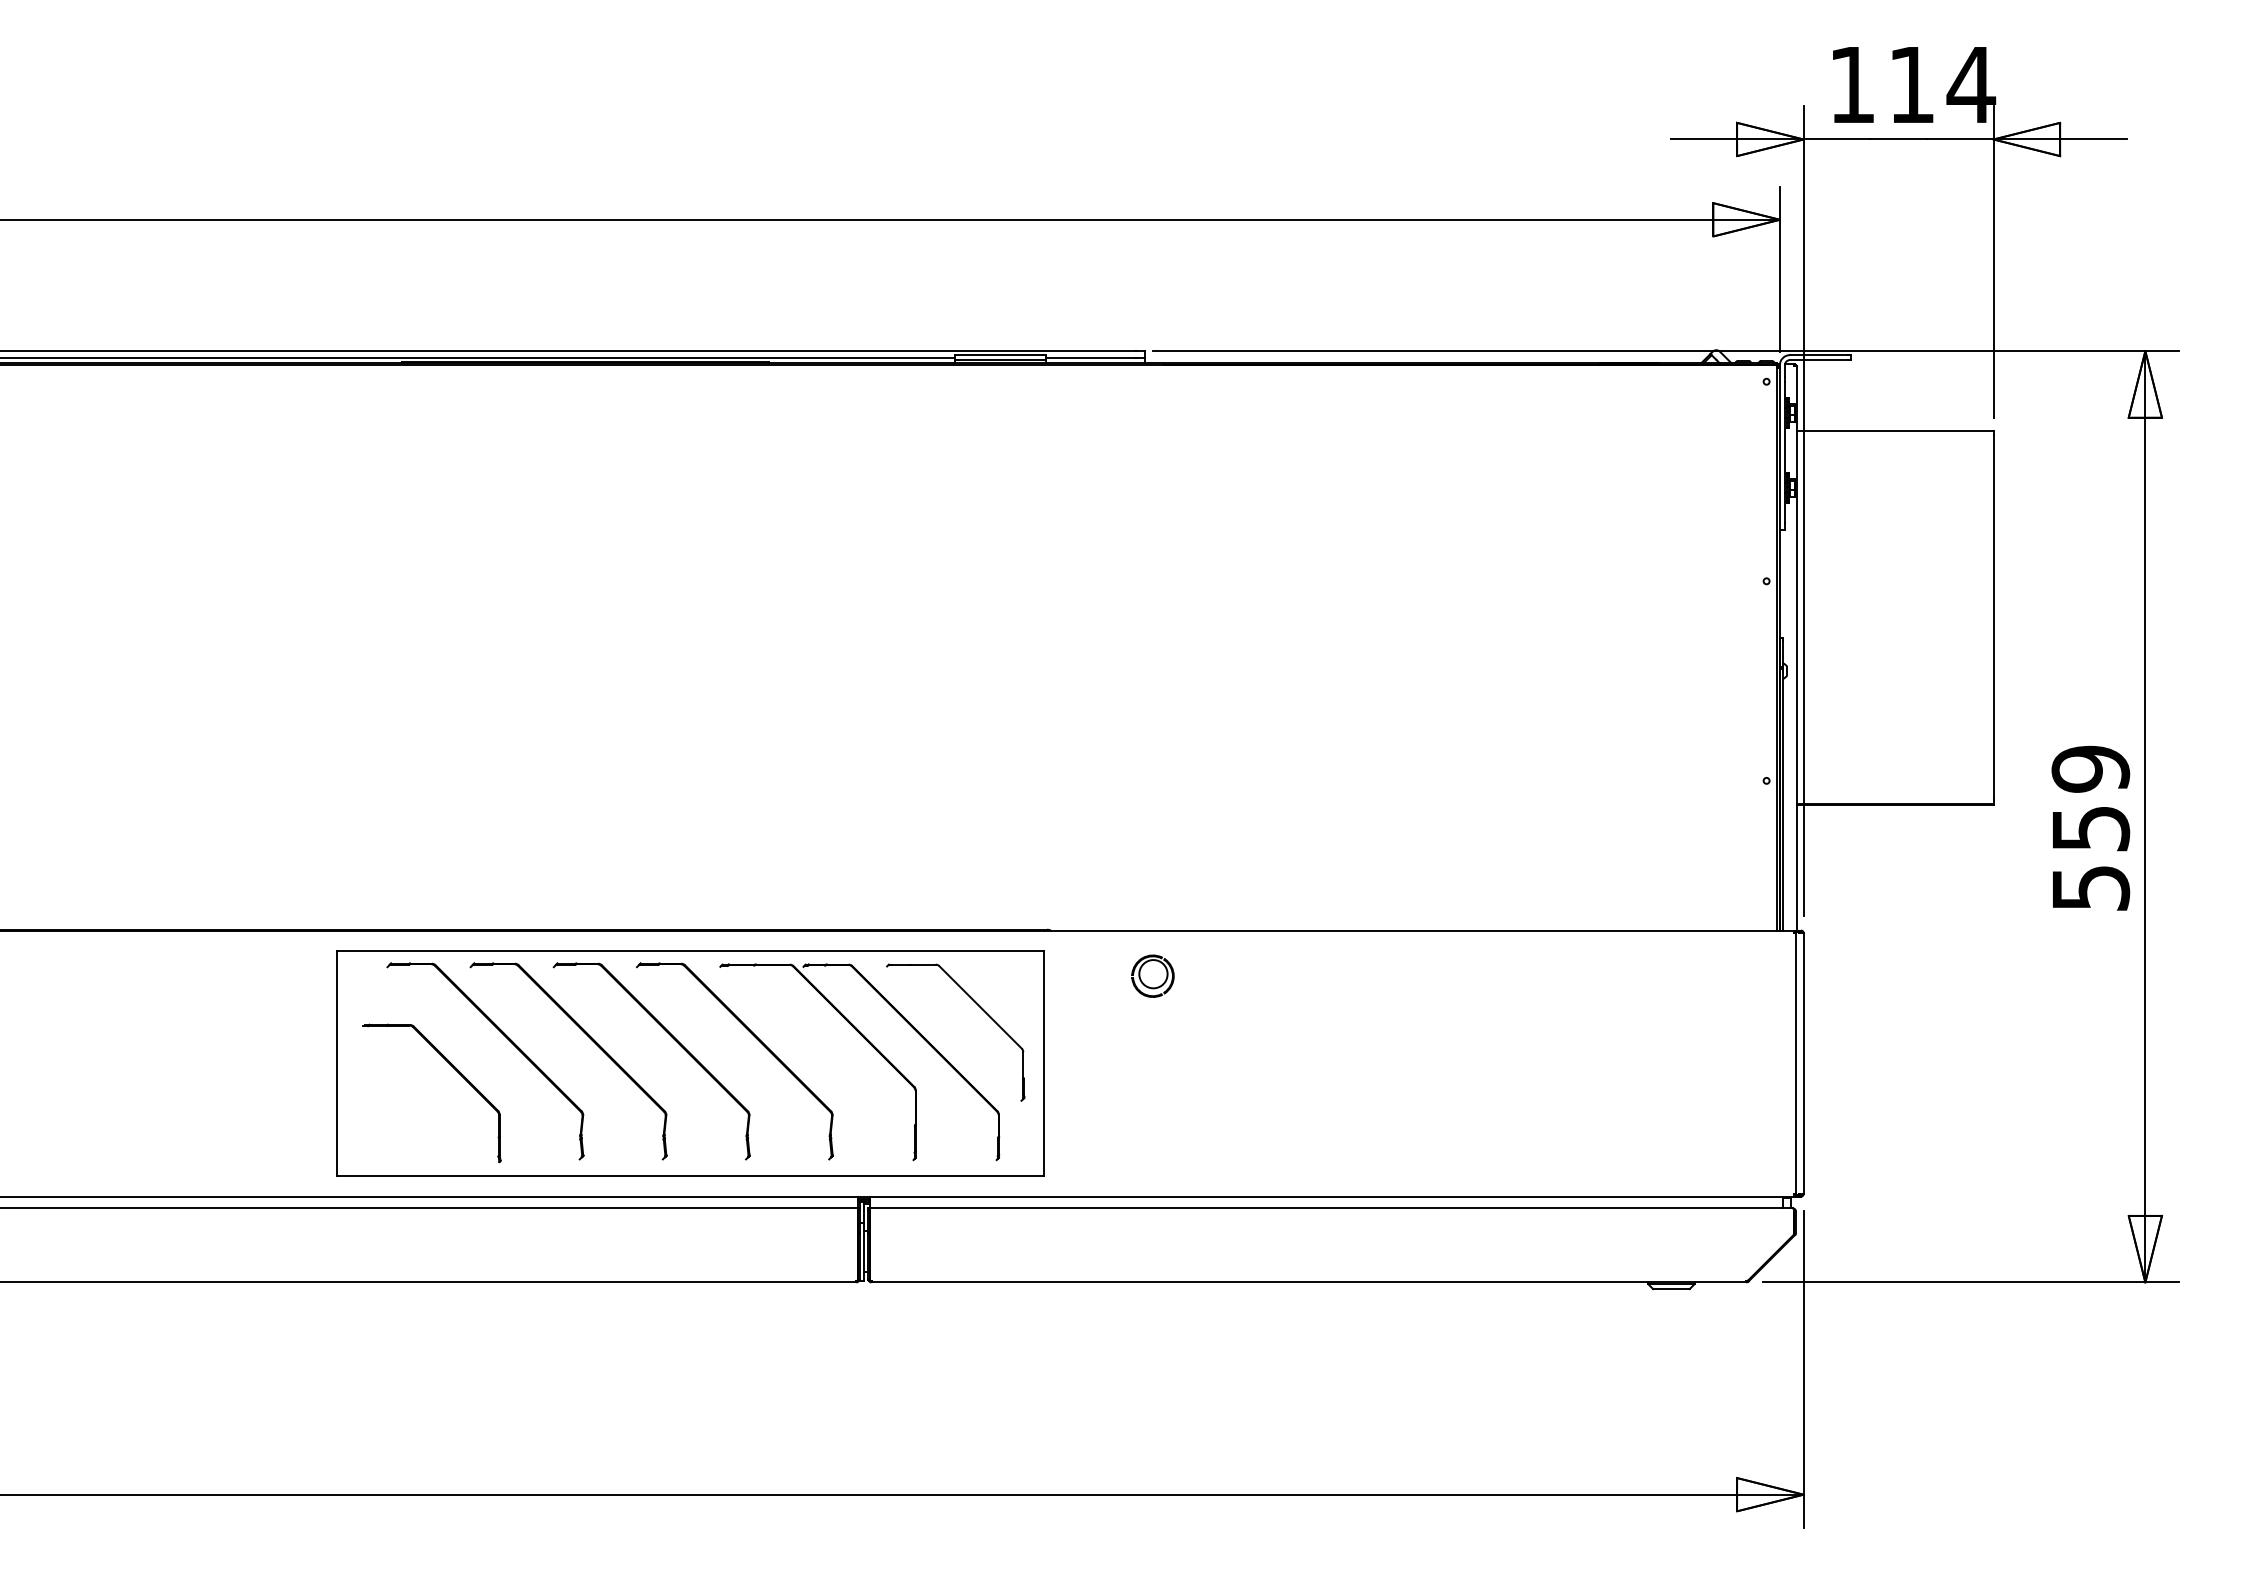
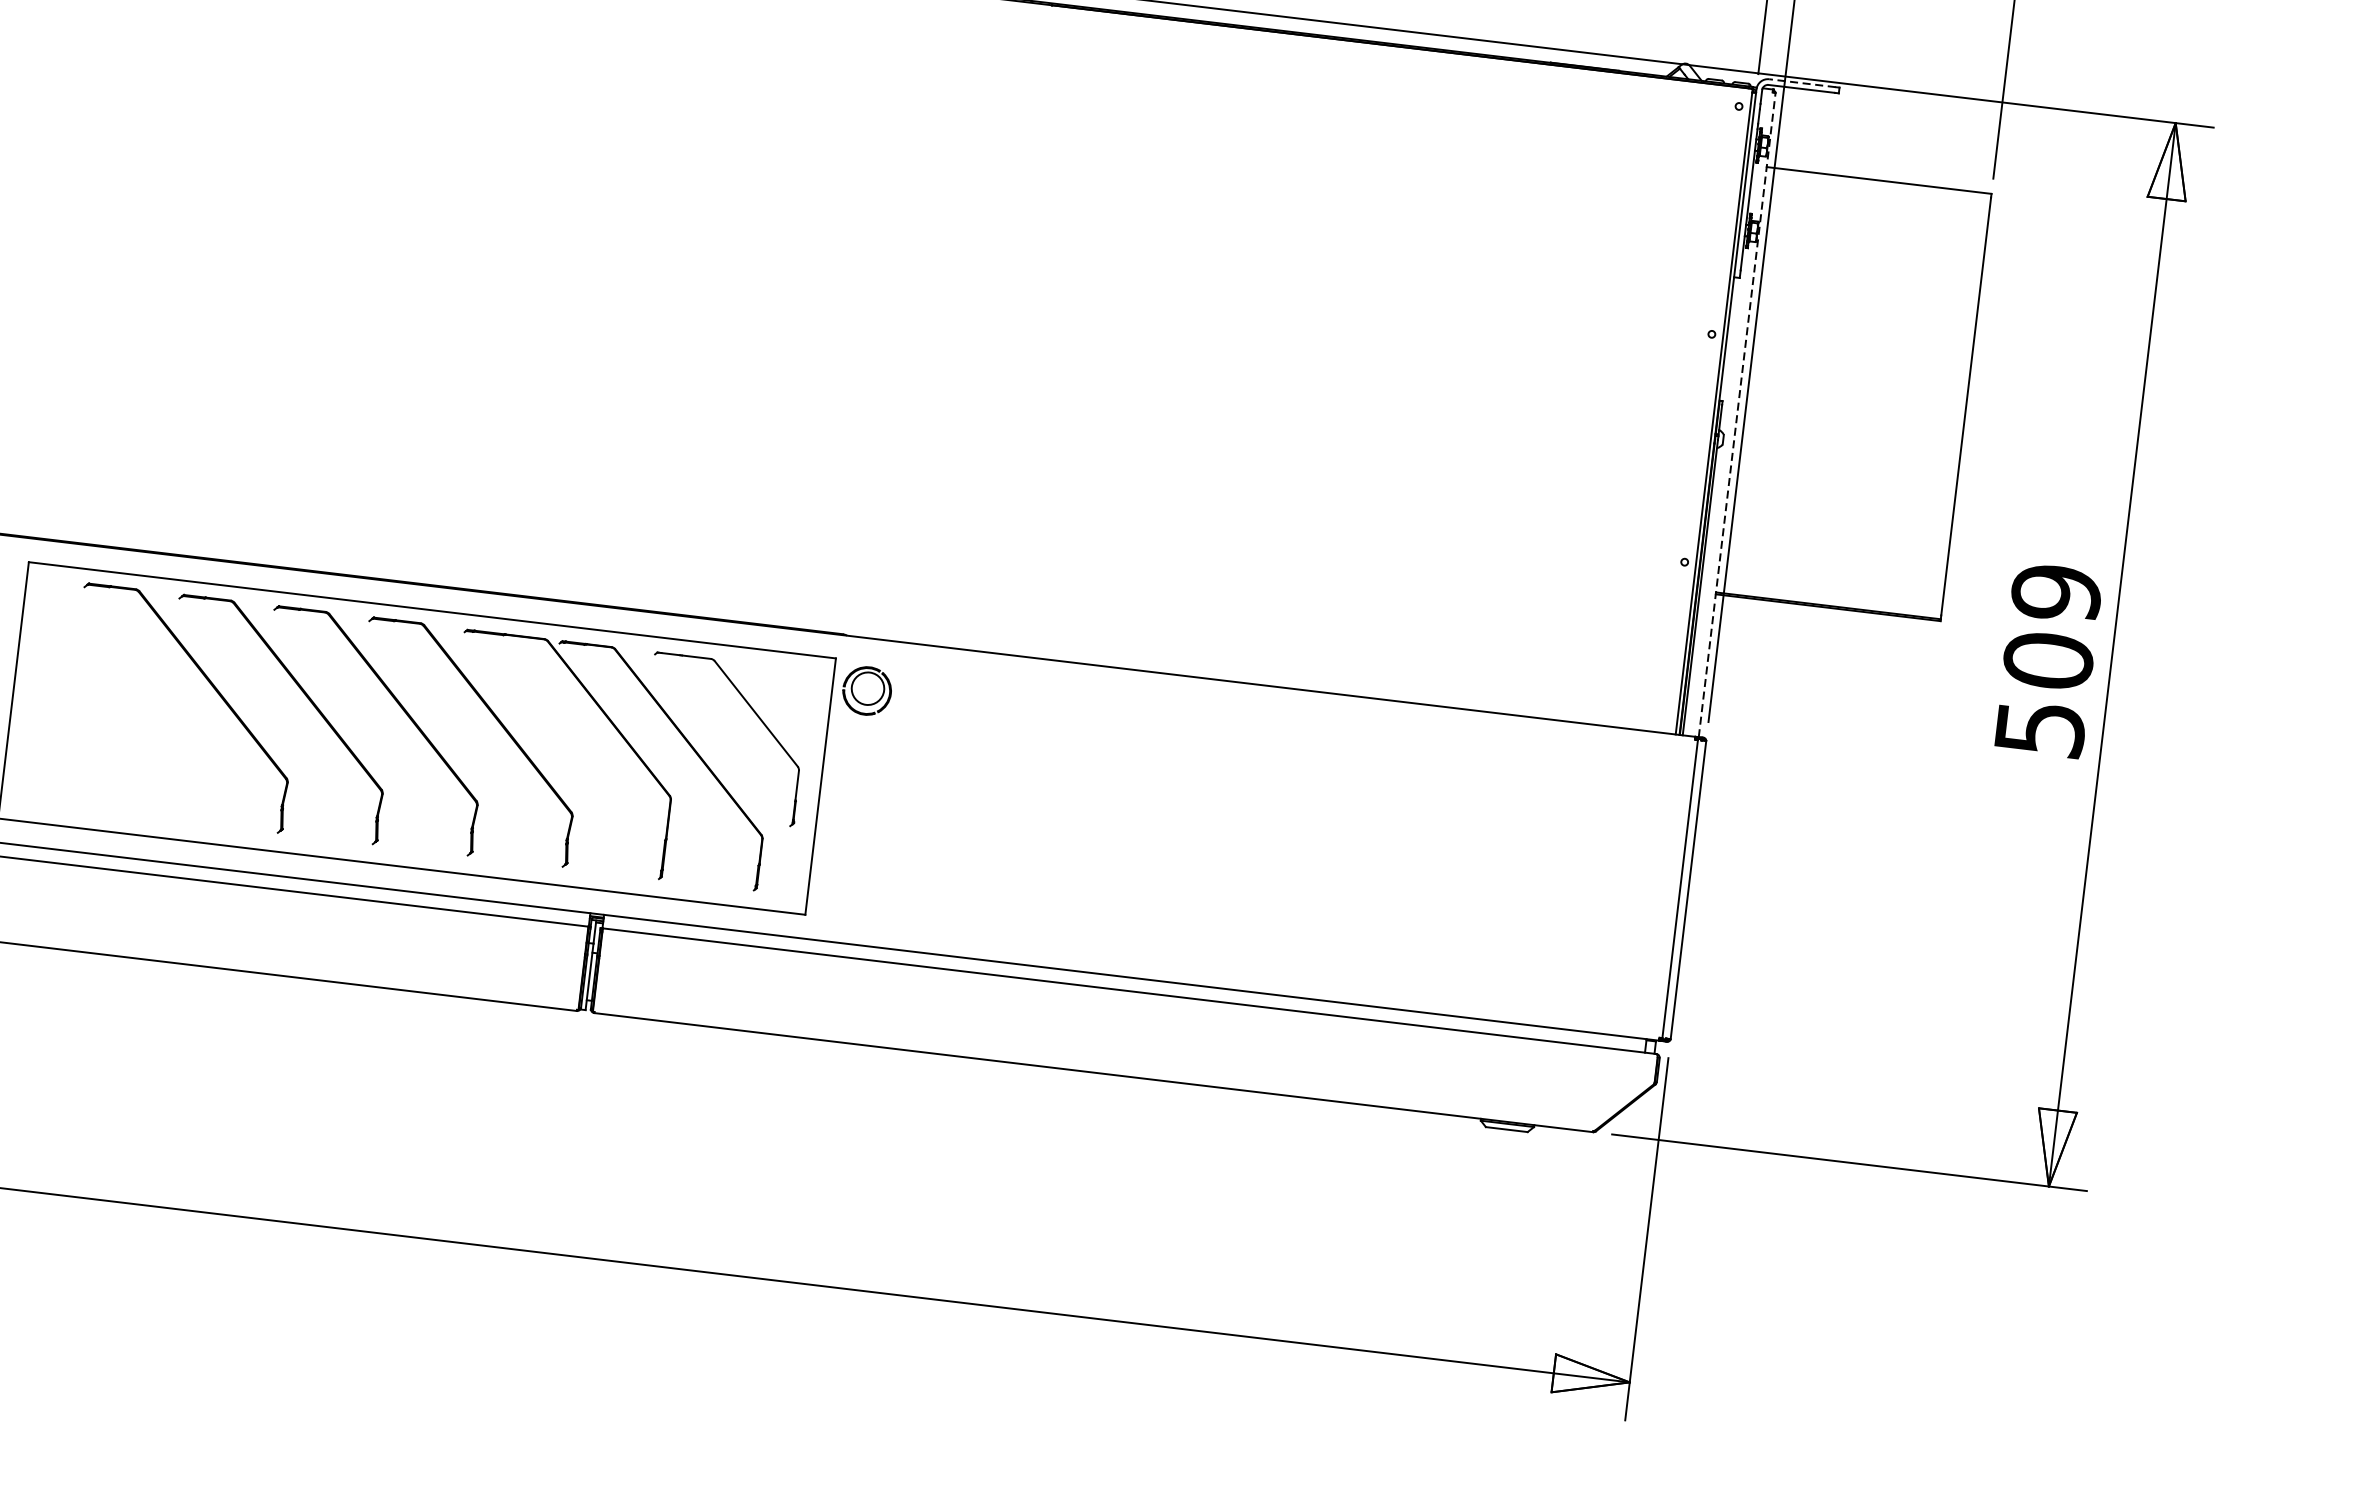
line: (1818, 355) -> (1801, 83), solid -> dashed
line: (1796, 647) -> (1736, 413), solid -> dashed
text: (2090, 828) -> (2048, 660), 559 -> 509
part: (1152, 975) -> (866, 690), moved
part: (454, 1069) -> (147, 713), removed

